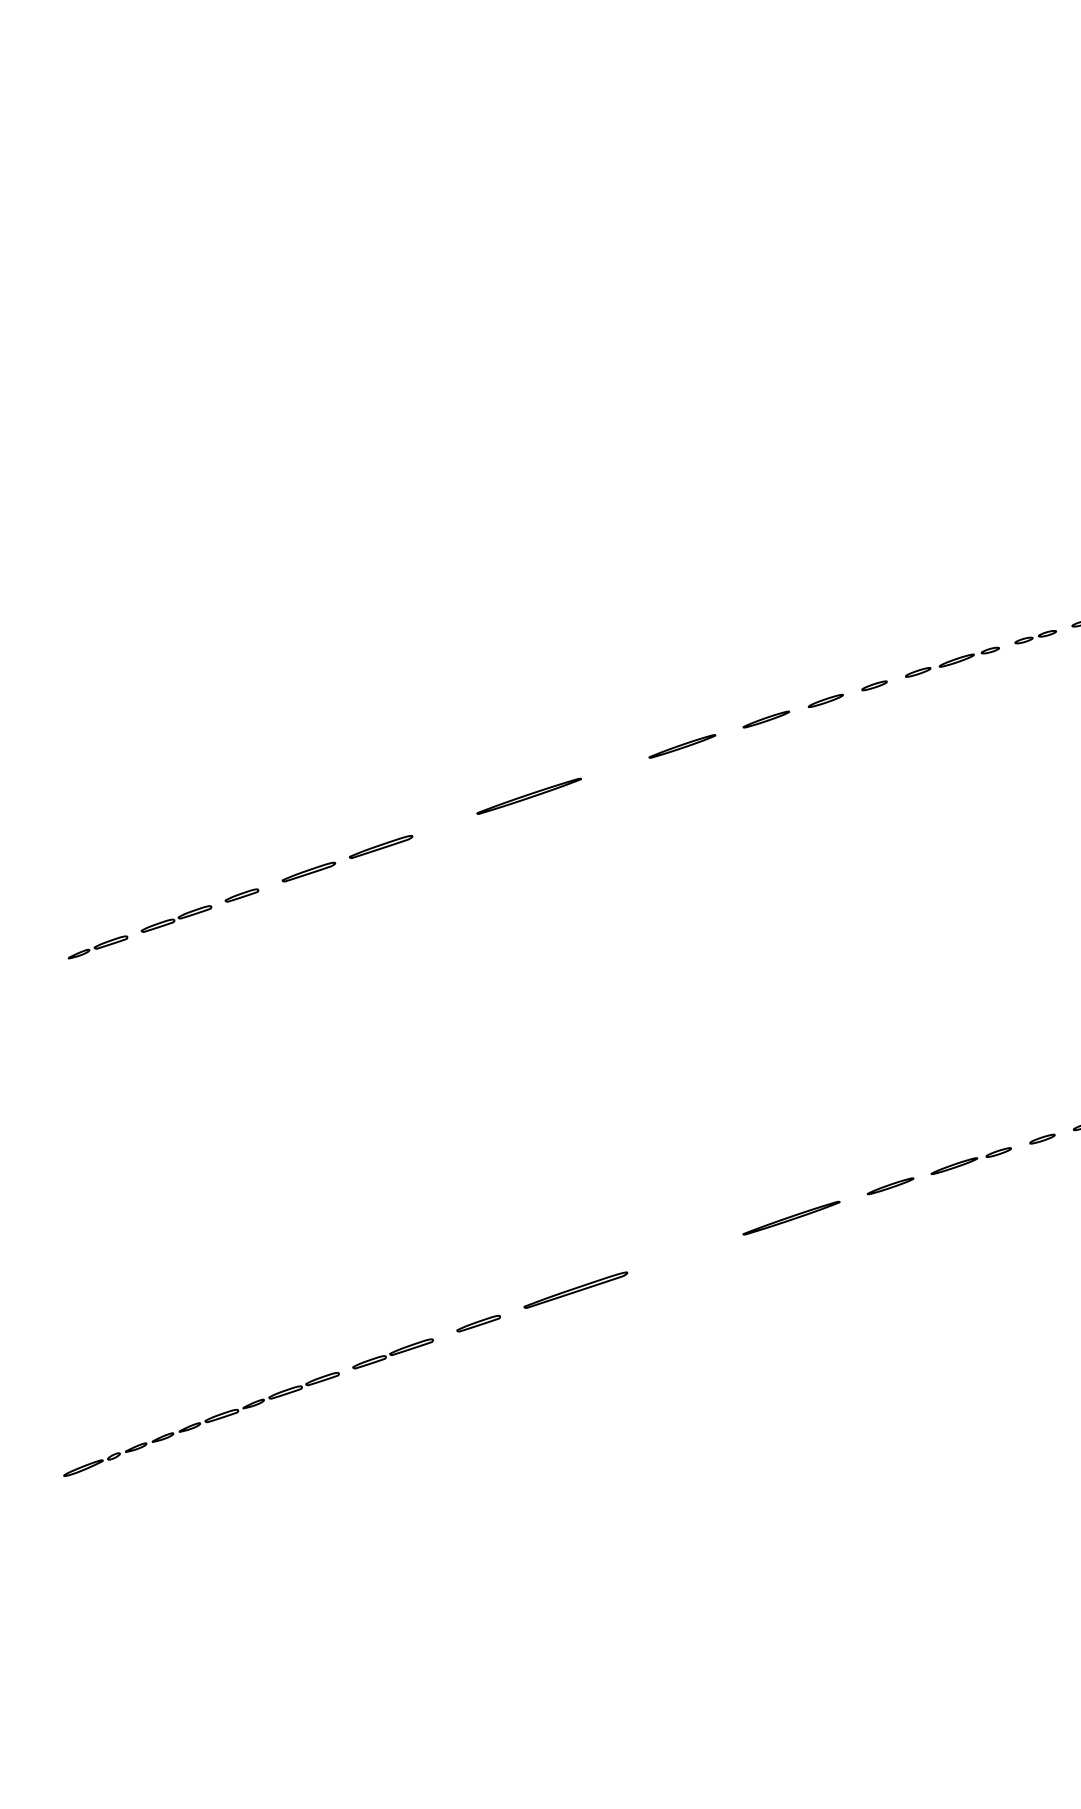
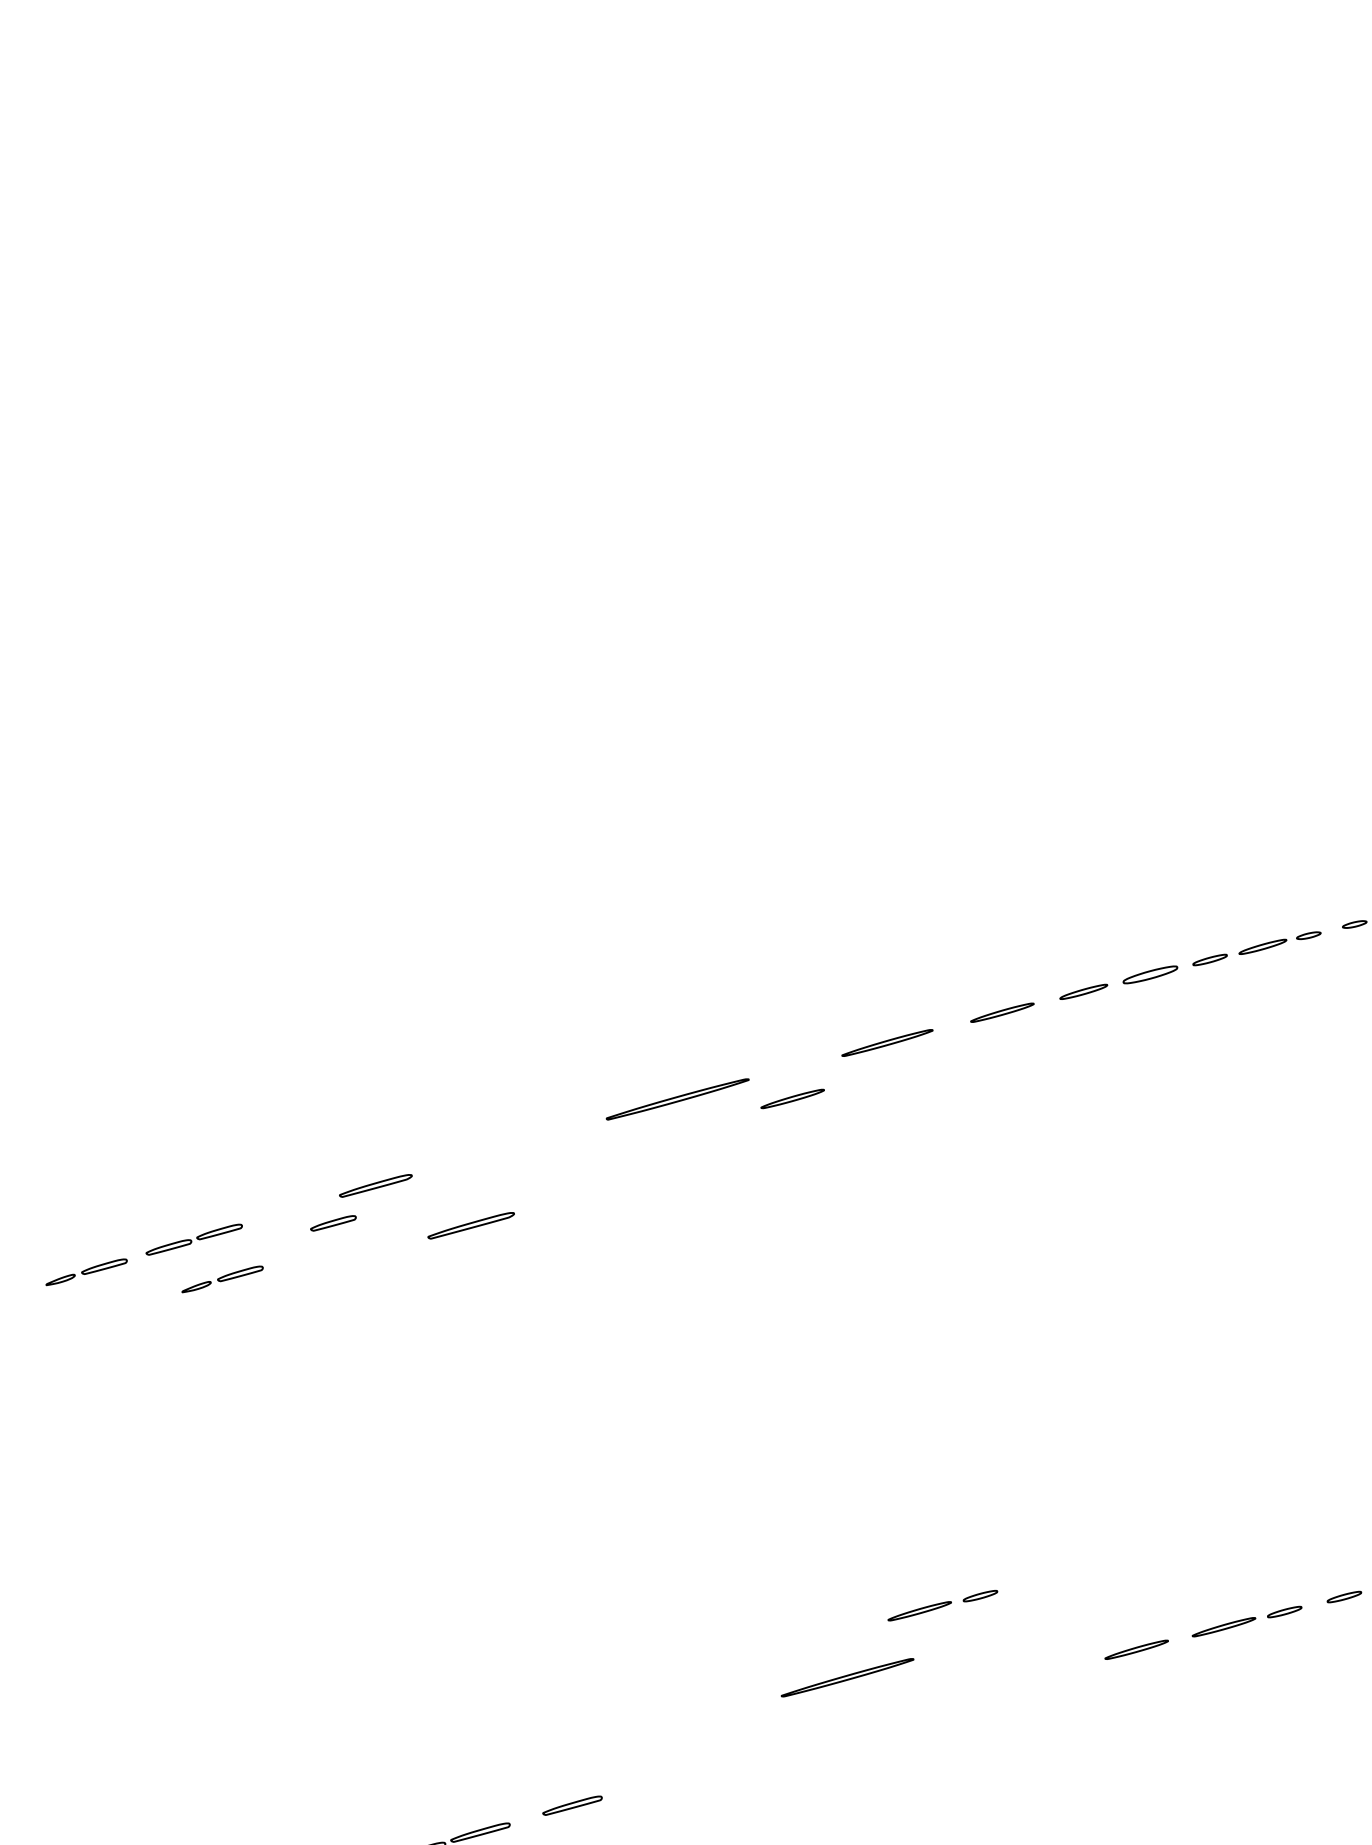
part: (874, 685) -> (1150, 974), size x1.6
part: (614, 791) -> (792, 1098), added
part: (381, 846) -> (471, 1225), moved
part: (241, 895) -> (332, 1223), moved
part: (198, 947) -> (221, 1279), added
part: (744, 1161) -> (941, 1606), added
part: (791, 1218) -> (847, 1678), moved
part: (575, 1289) -> (705, 1766), removed

